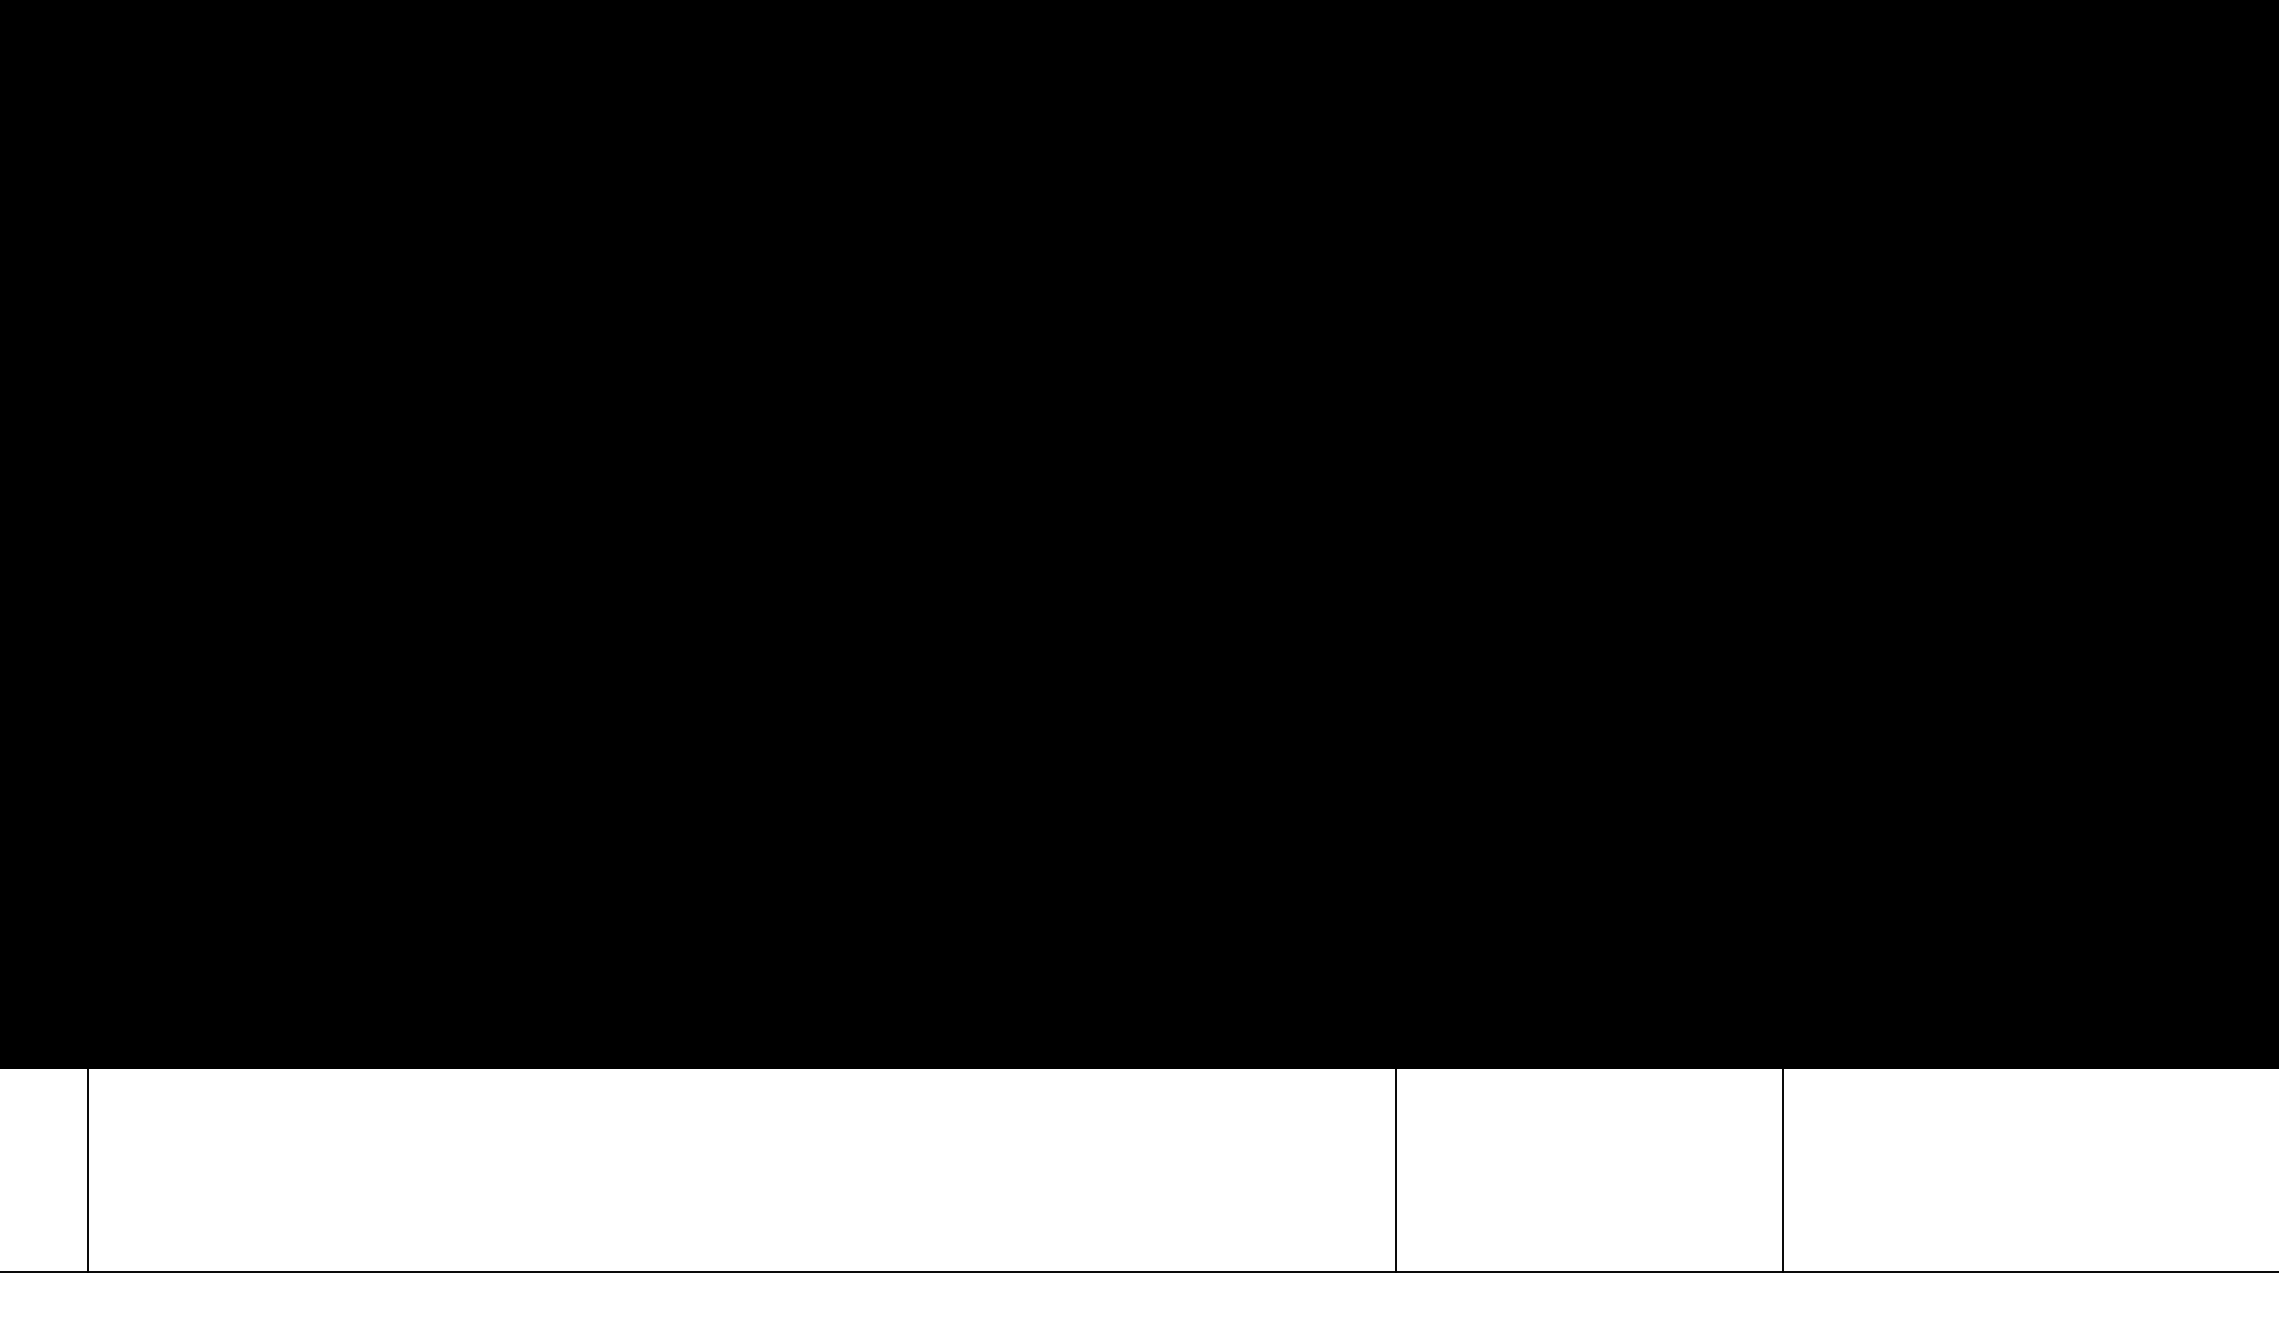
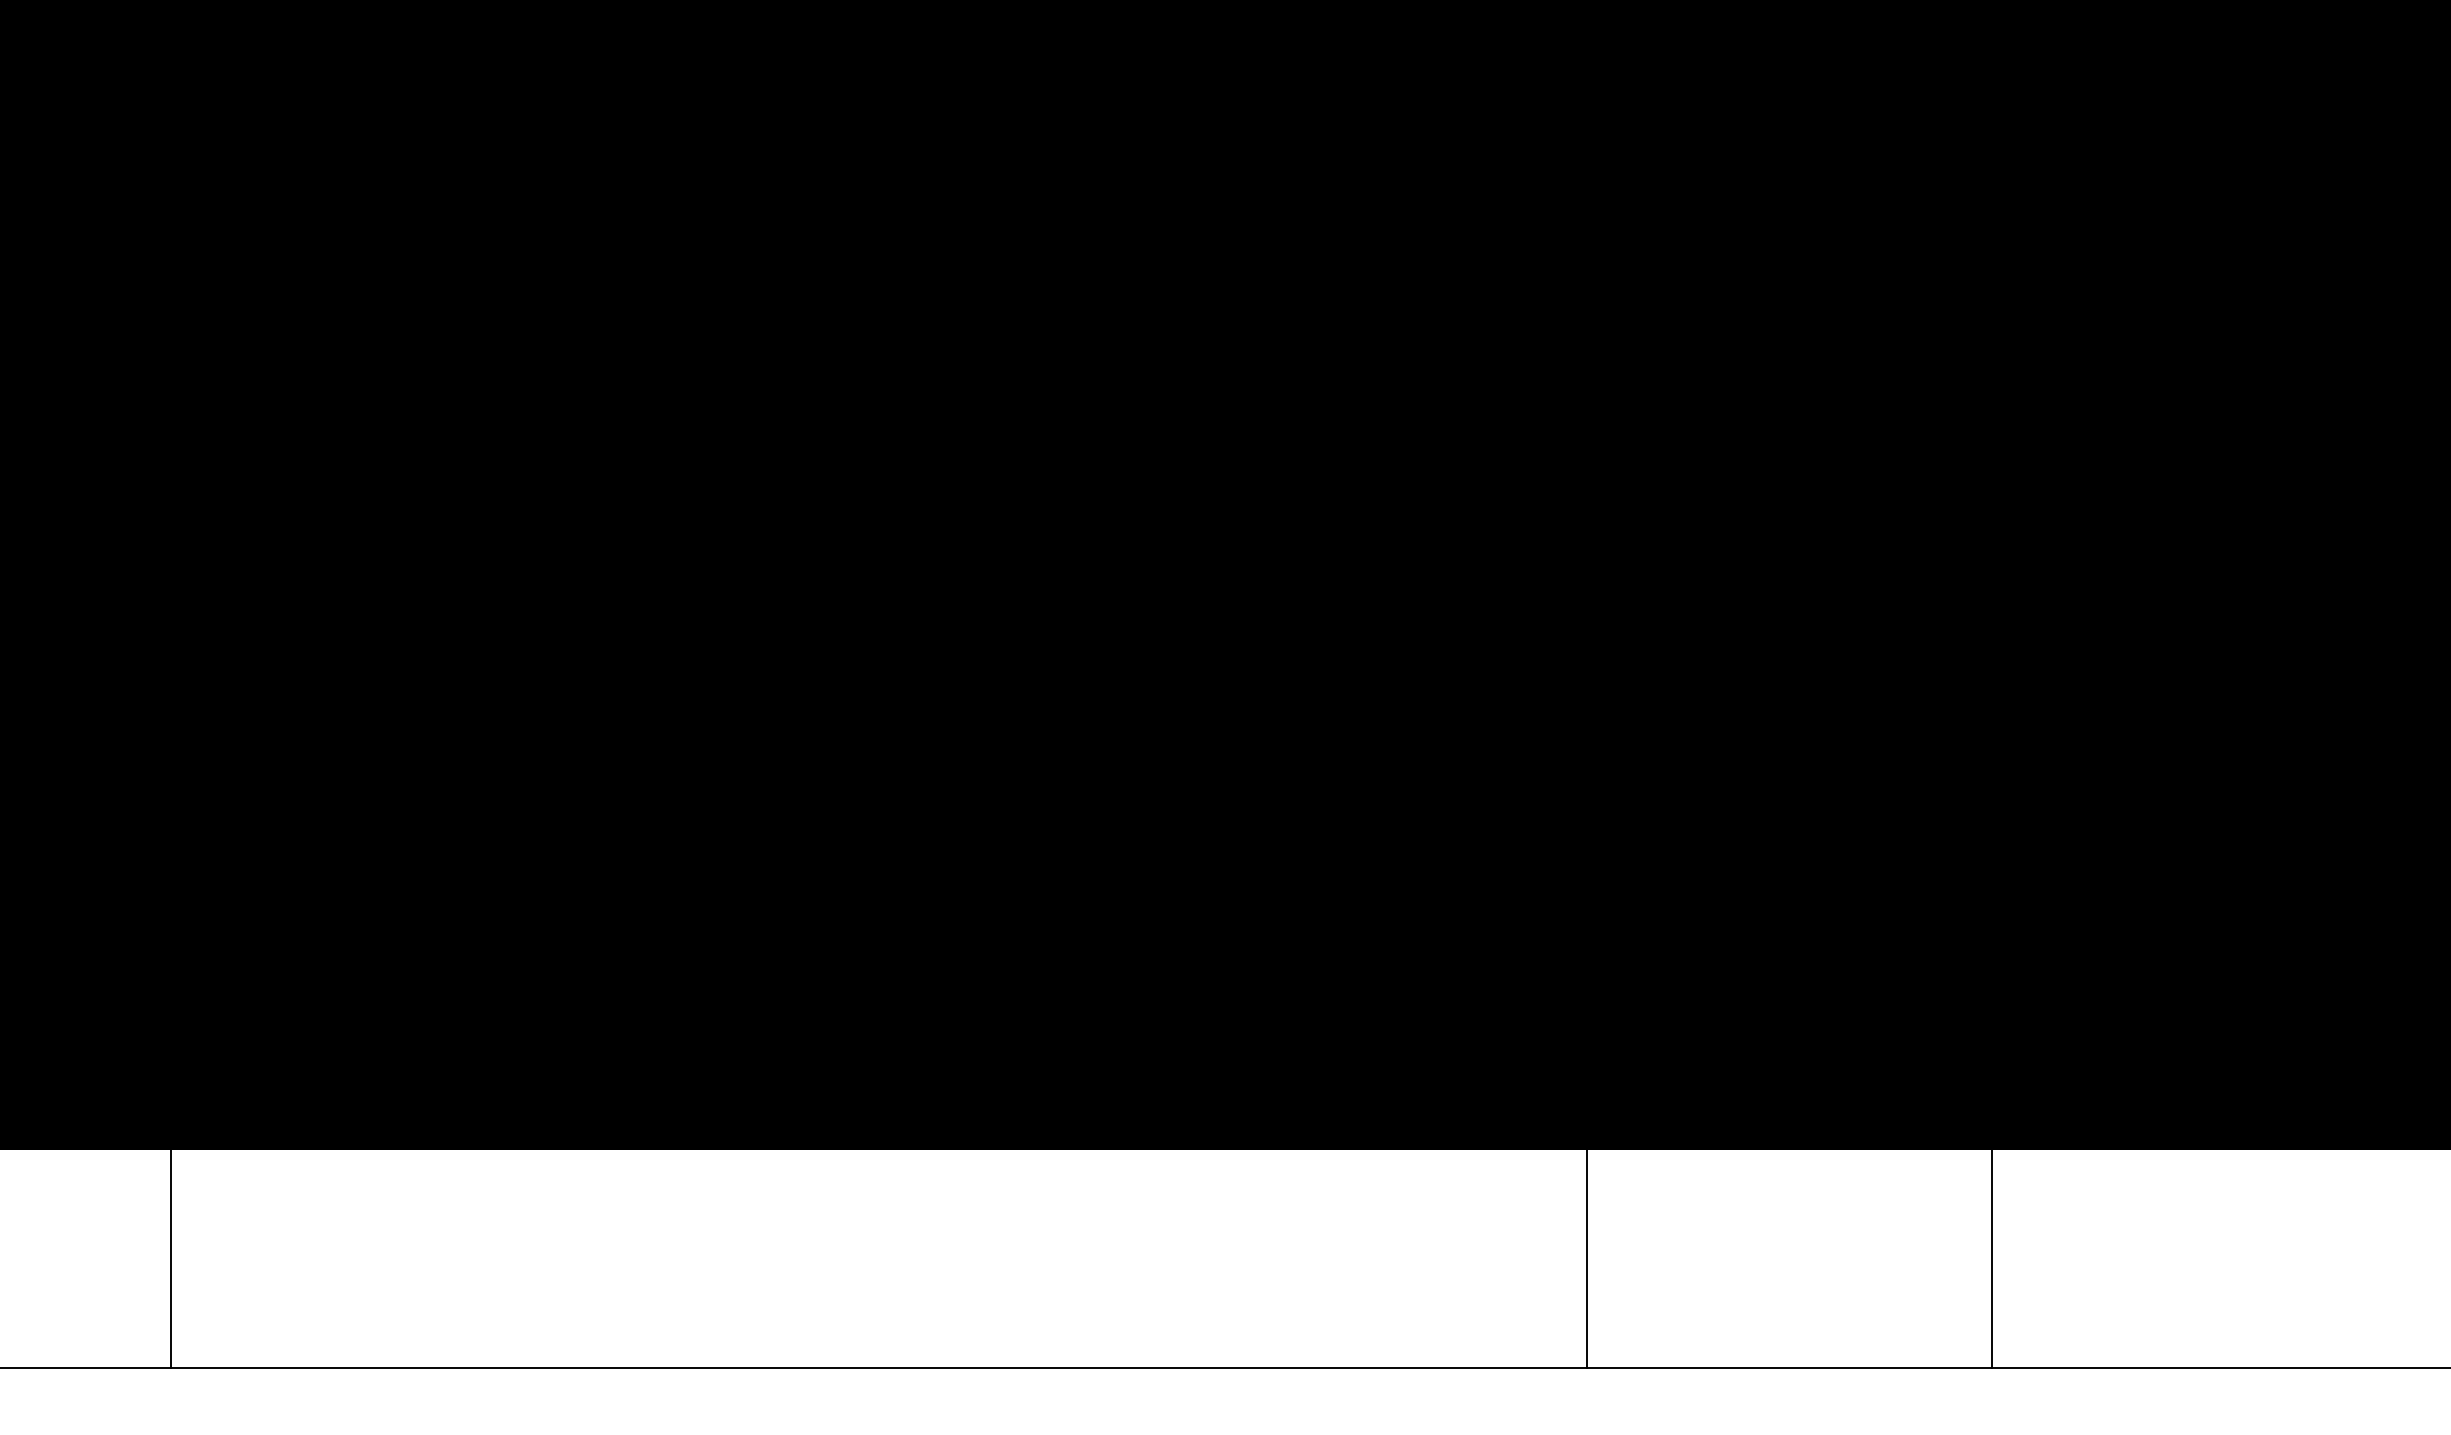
line: (88, 1169) -> (171, 1257), moved
line: (1395, 1169) -> (1586, 1257), moved
line: (1782, 1169) -> (1991, 1257), moved

